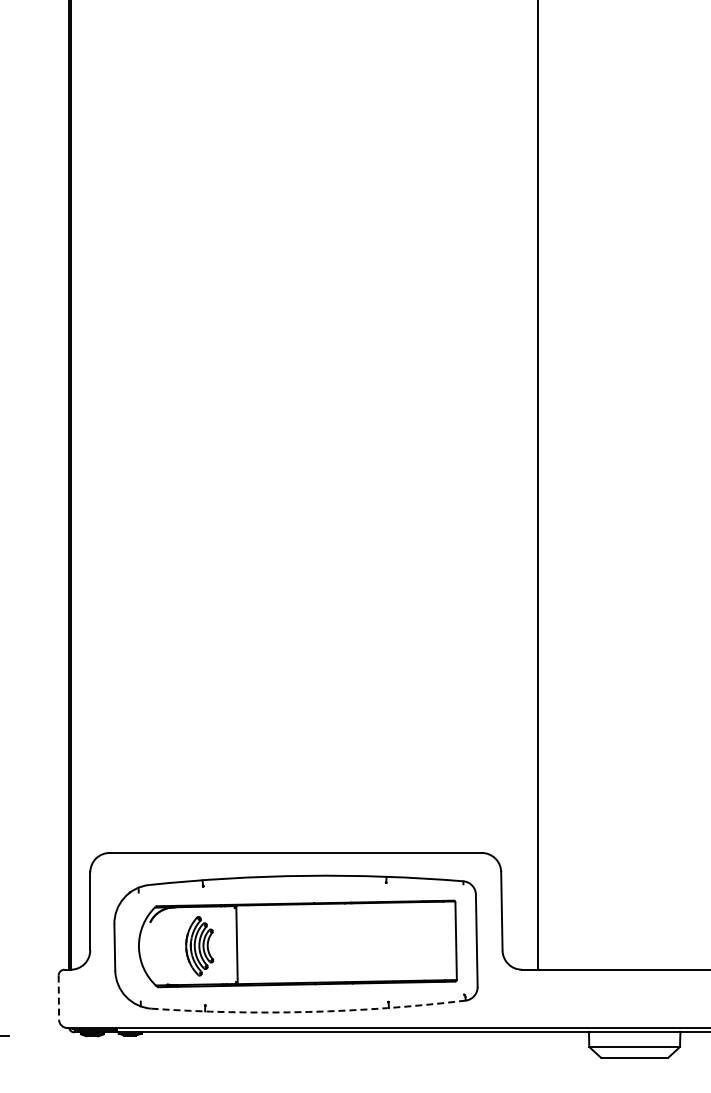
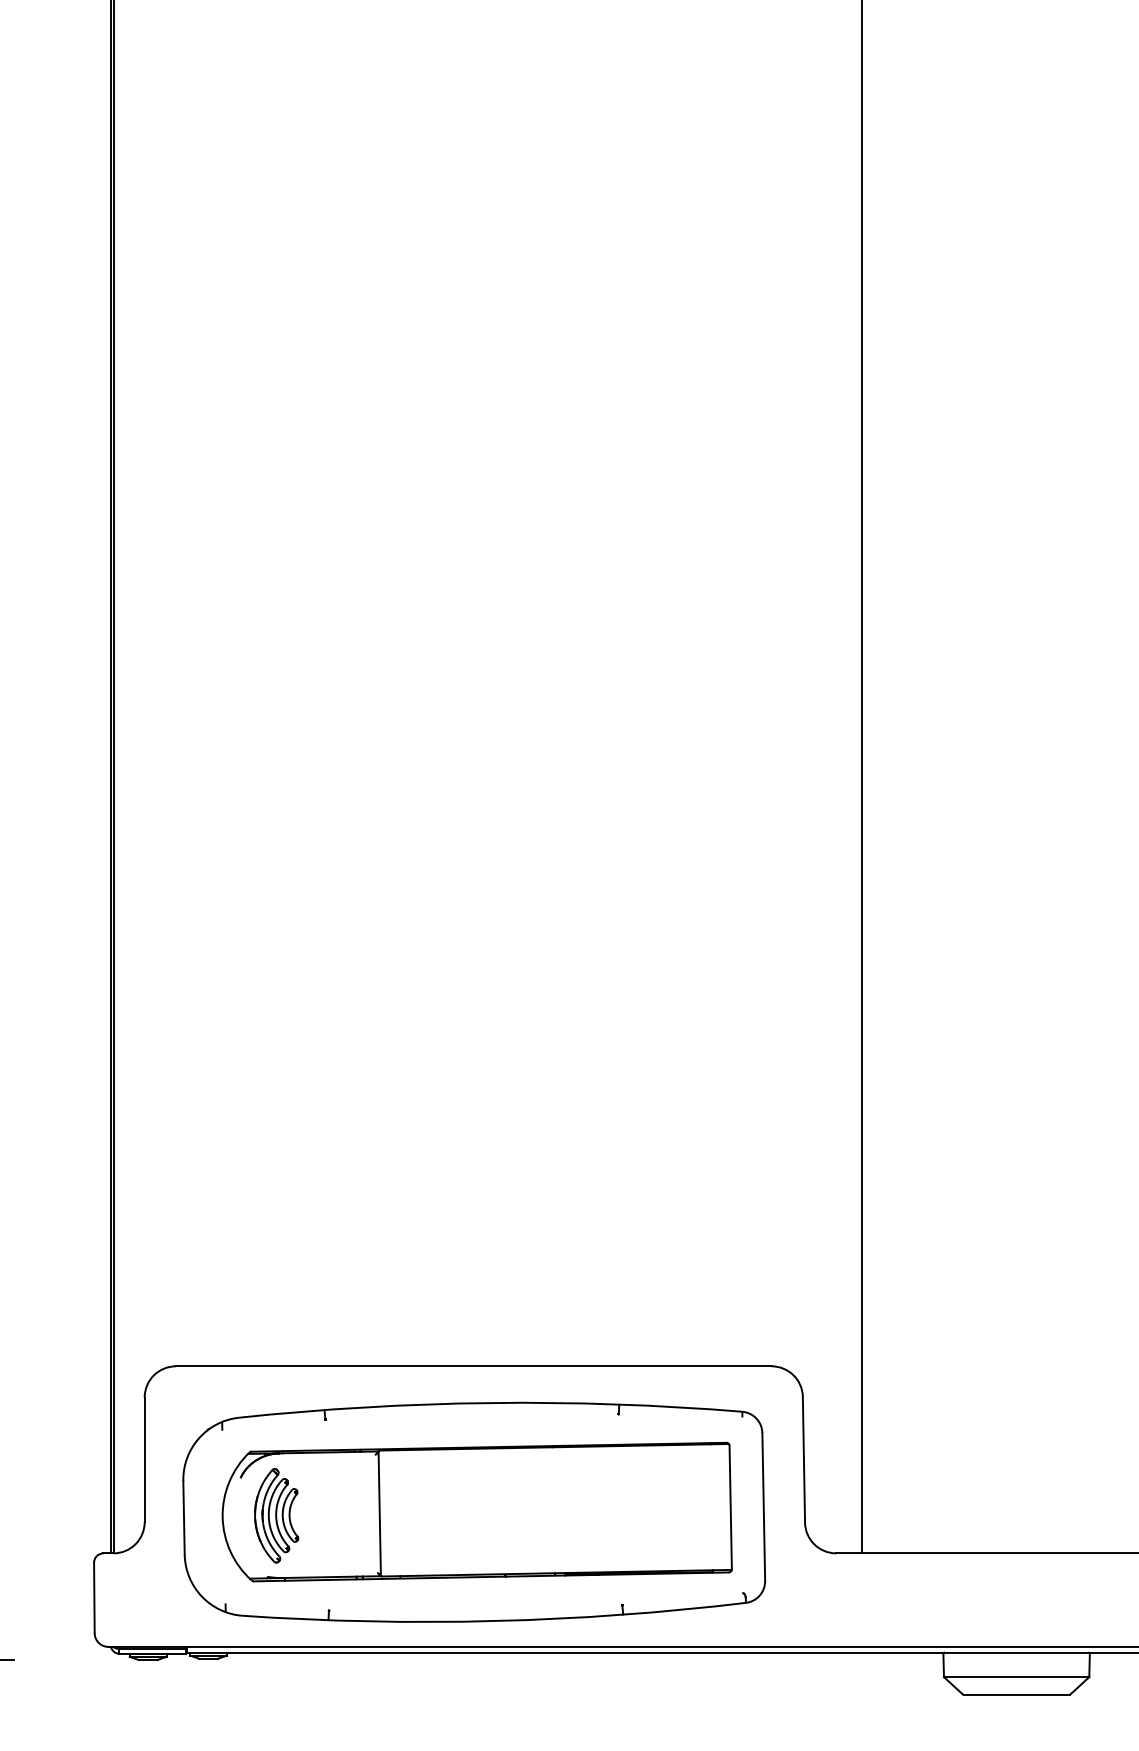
part: (199, 946) -> (276, 1516), moved
line: (58, 998) -> (93, 1599), dashed -> solid
arc: (308, 1011) -> (494, 1620), dashed -> solid

